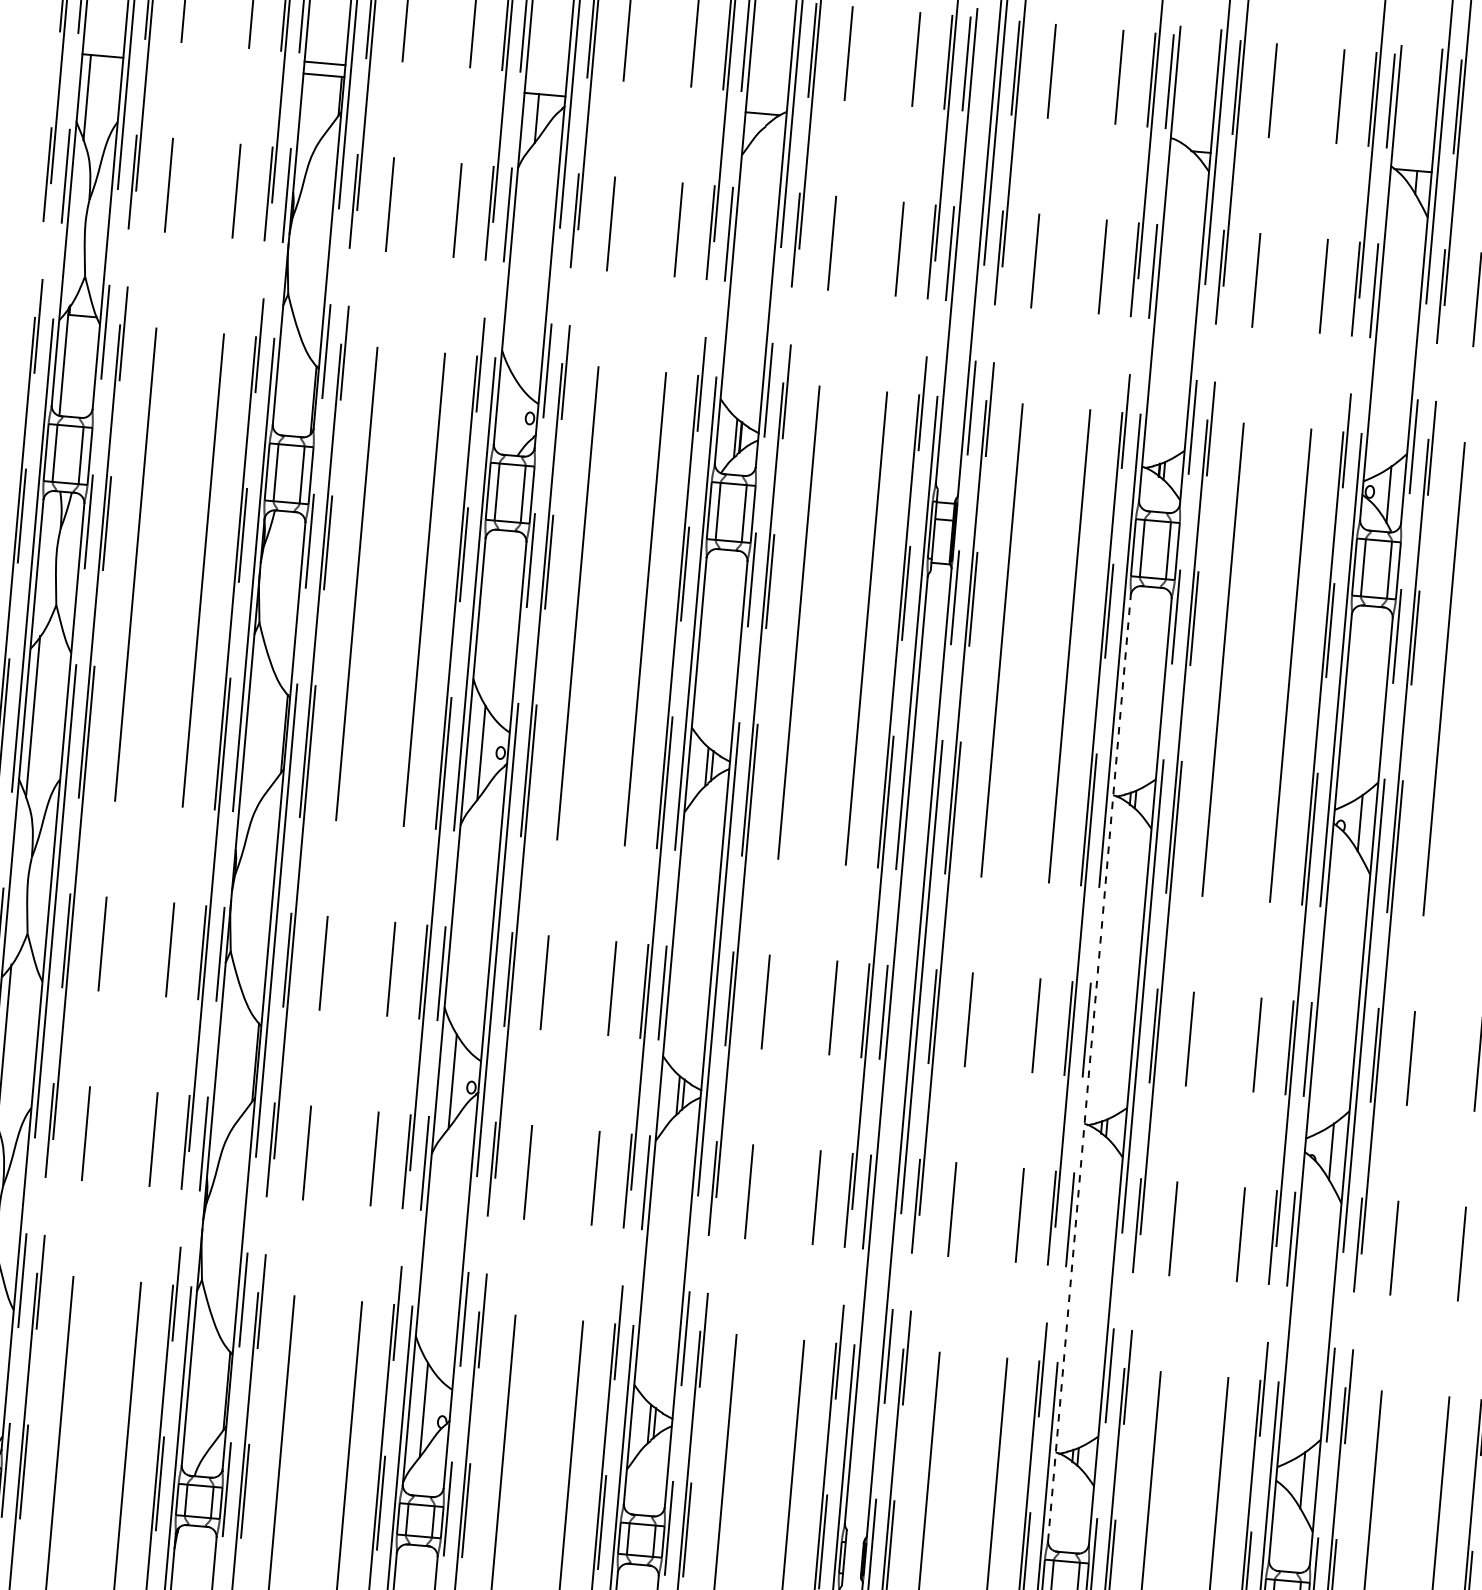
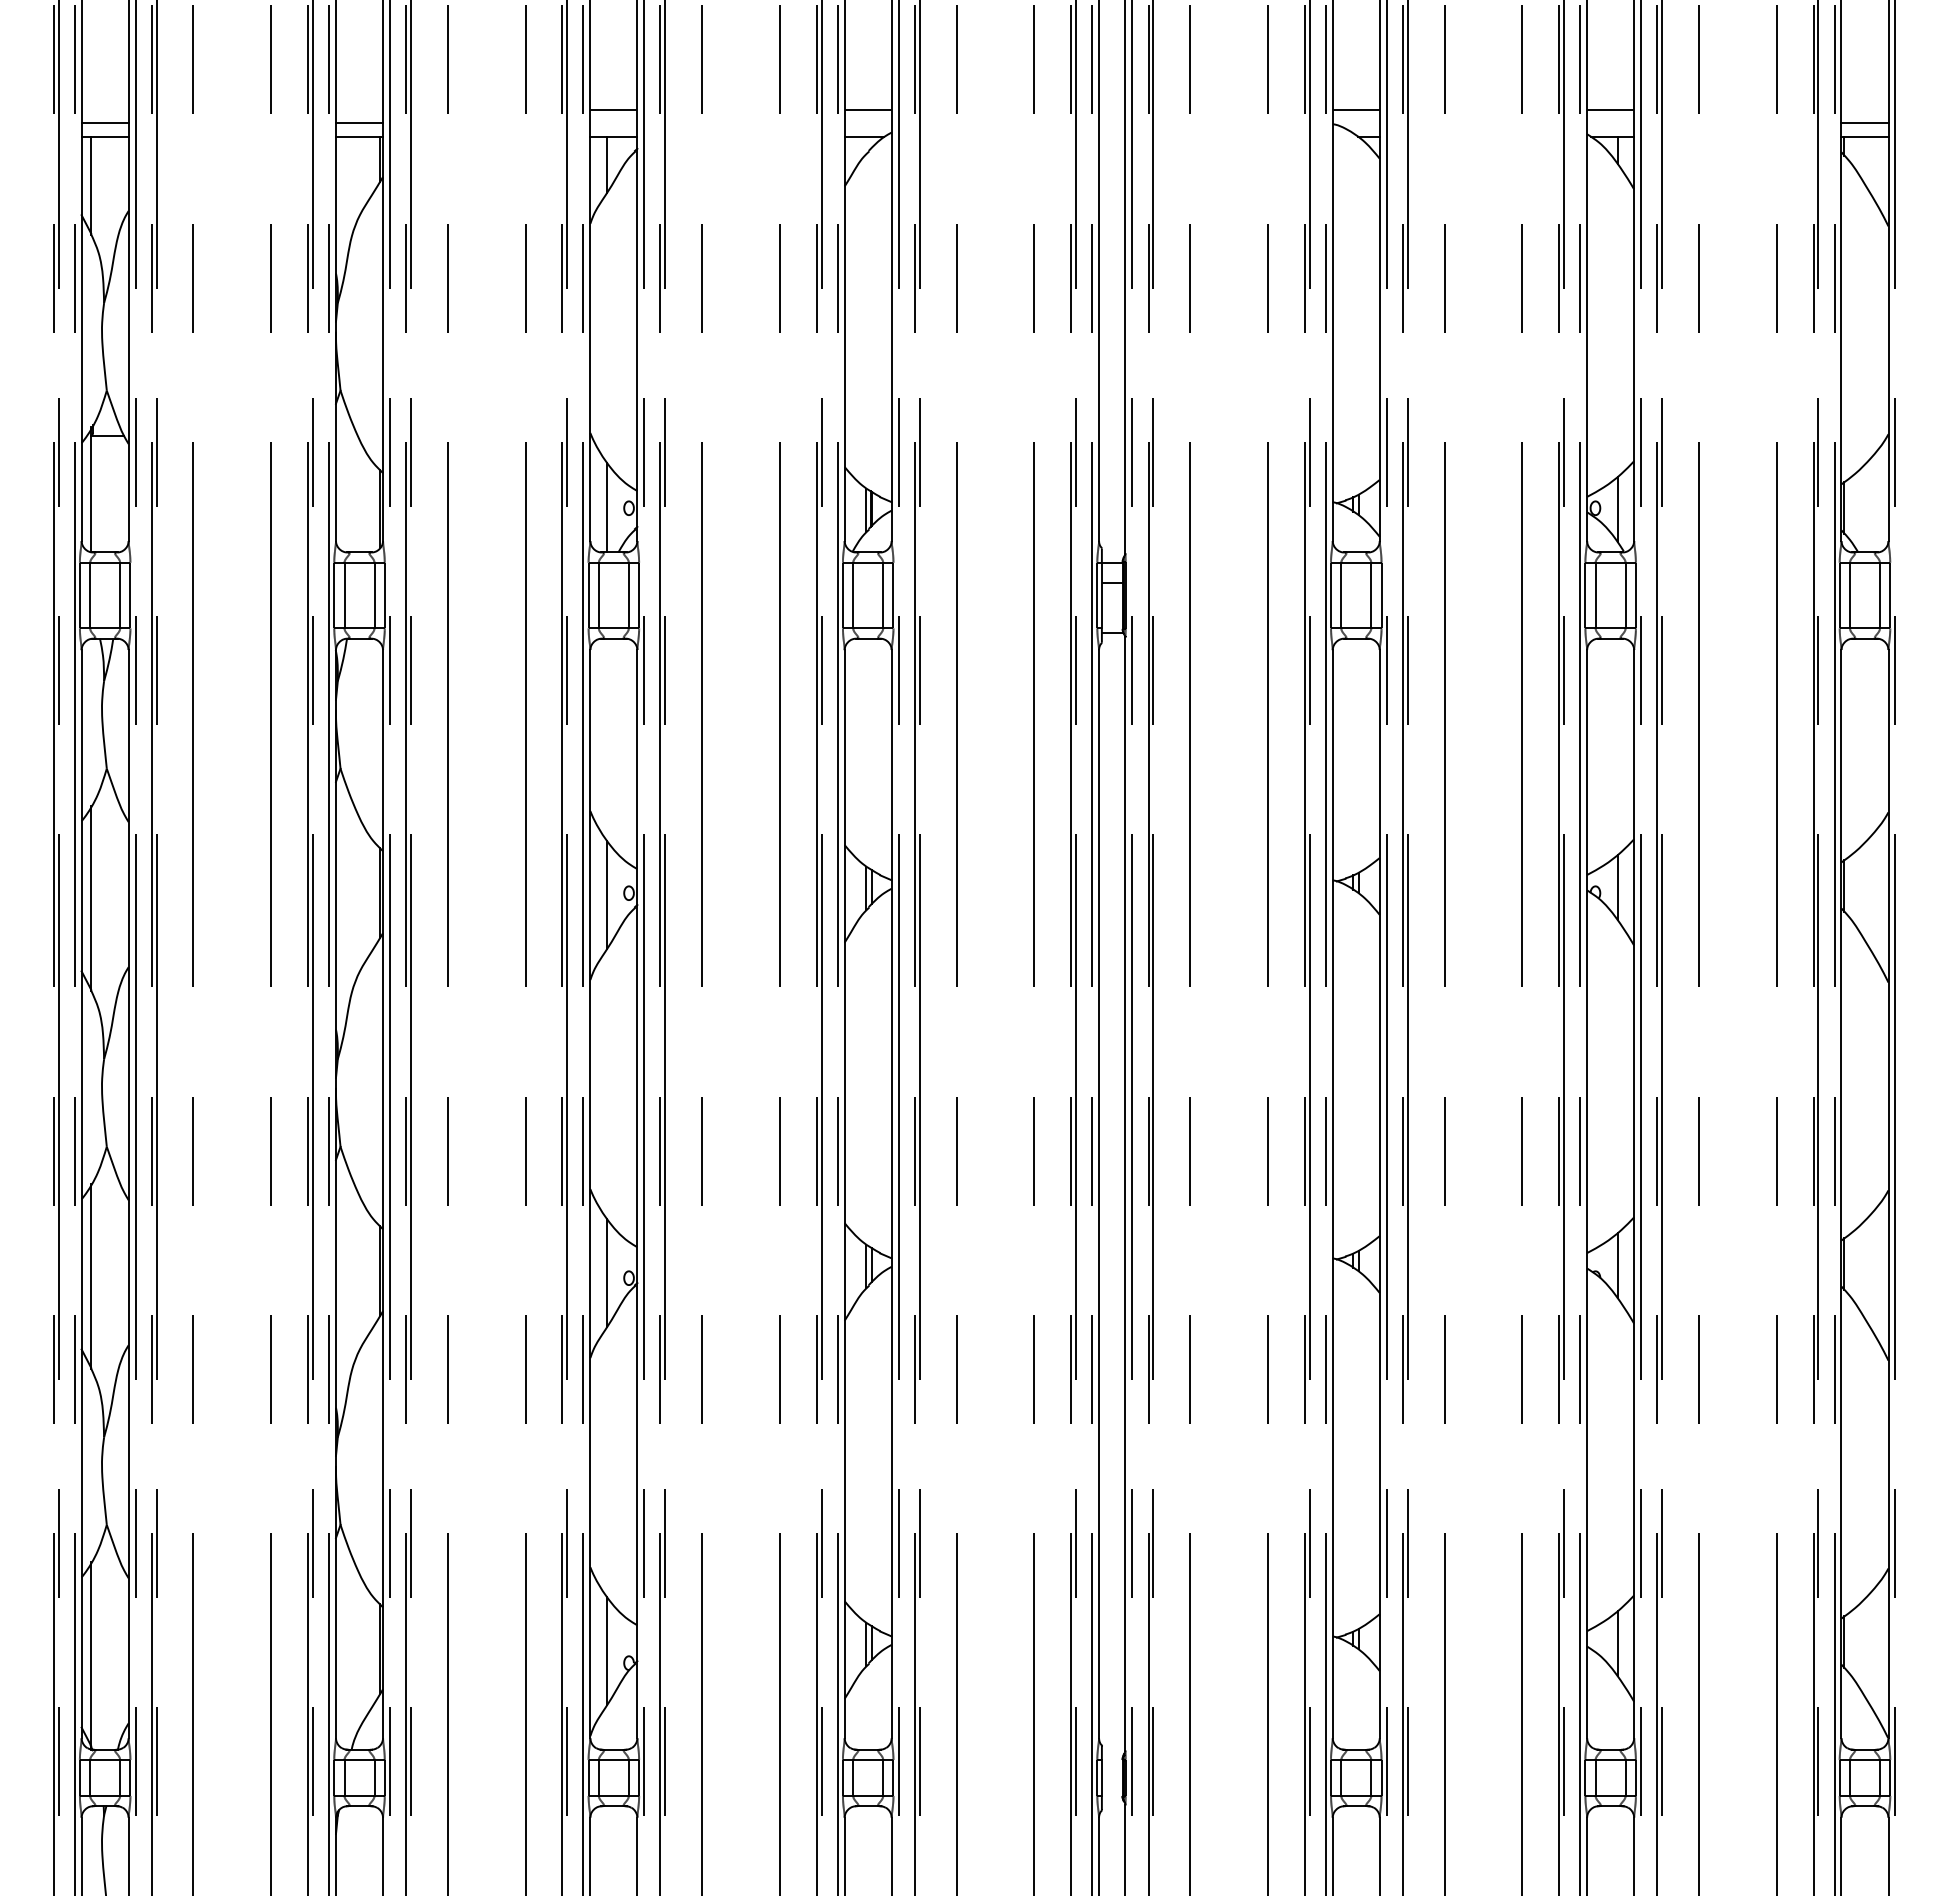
line: (103, 44) -> (104, 123), added
line: (546, 70) -> (613, 109), added
line: (767, 90) -> (867, 109), added
line: (1191, 127) -> (1355, 109), added
line: (1413, 146) -> (1610, 109), added
line: (510, 416) -> (606, 507), added
line: (1089, 1067) -> (1332, 1193), dashed -> solid

